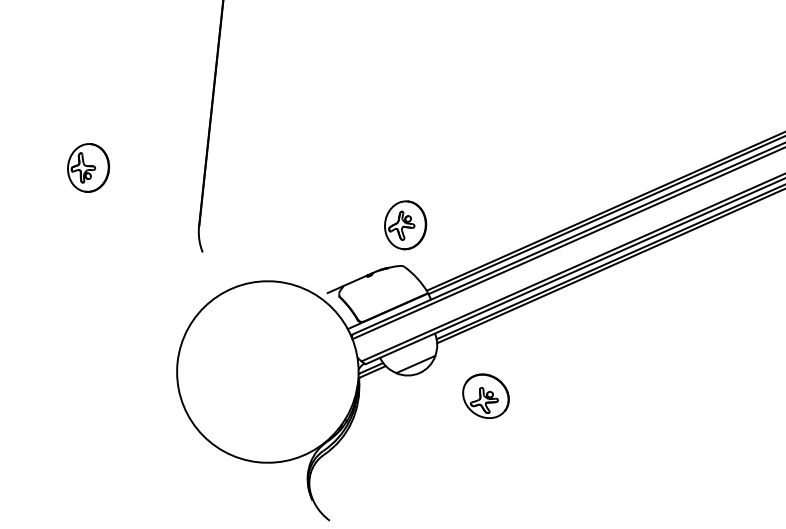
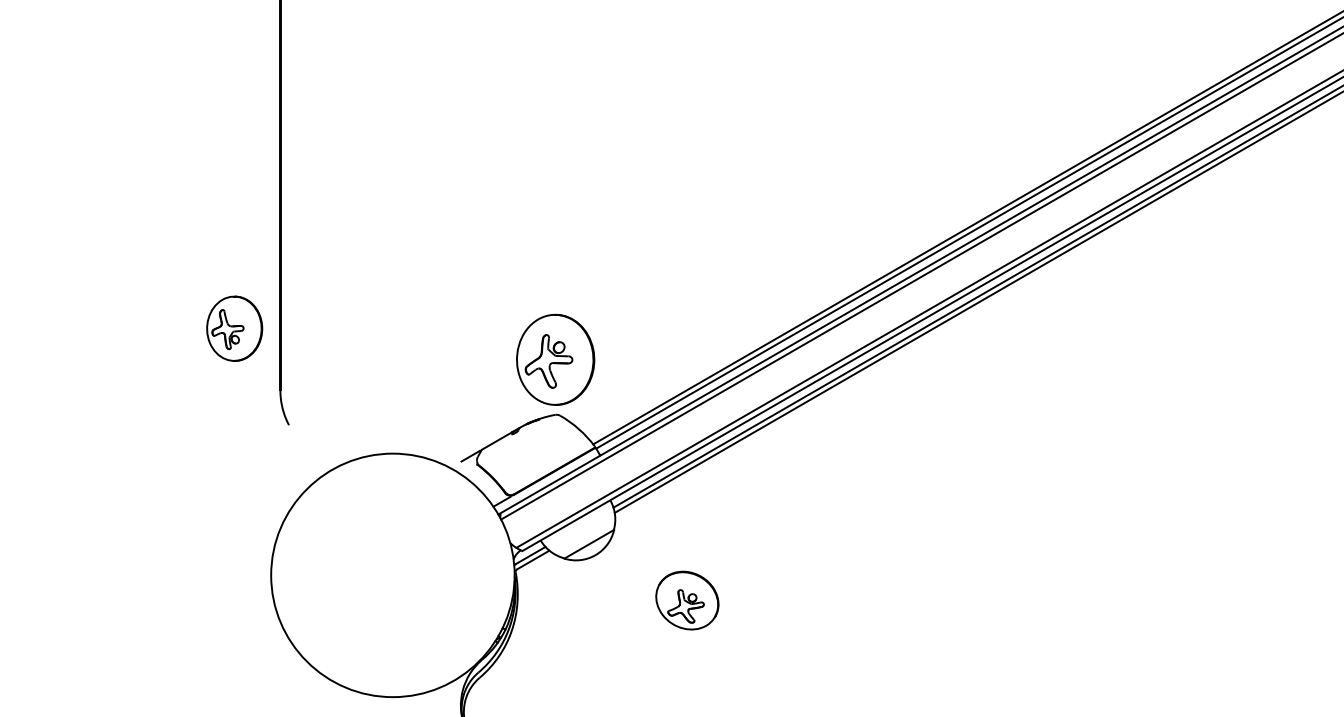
part: (88, 167) -> (234, 328), moved
part: (405, 225) -> (555, 360), size x1.4
part: (486, 396) -> (687, 600), moved

